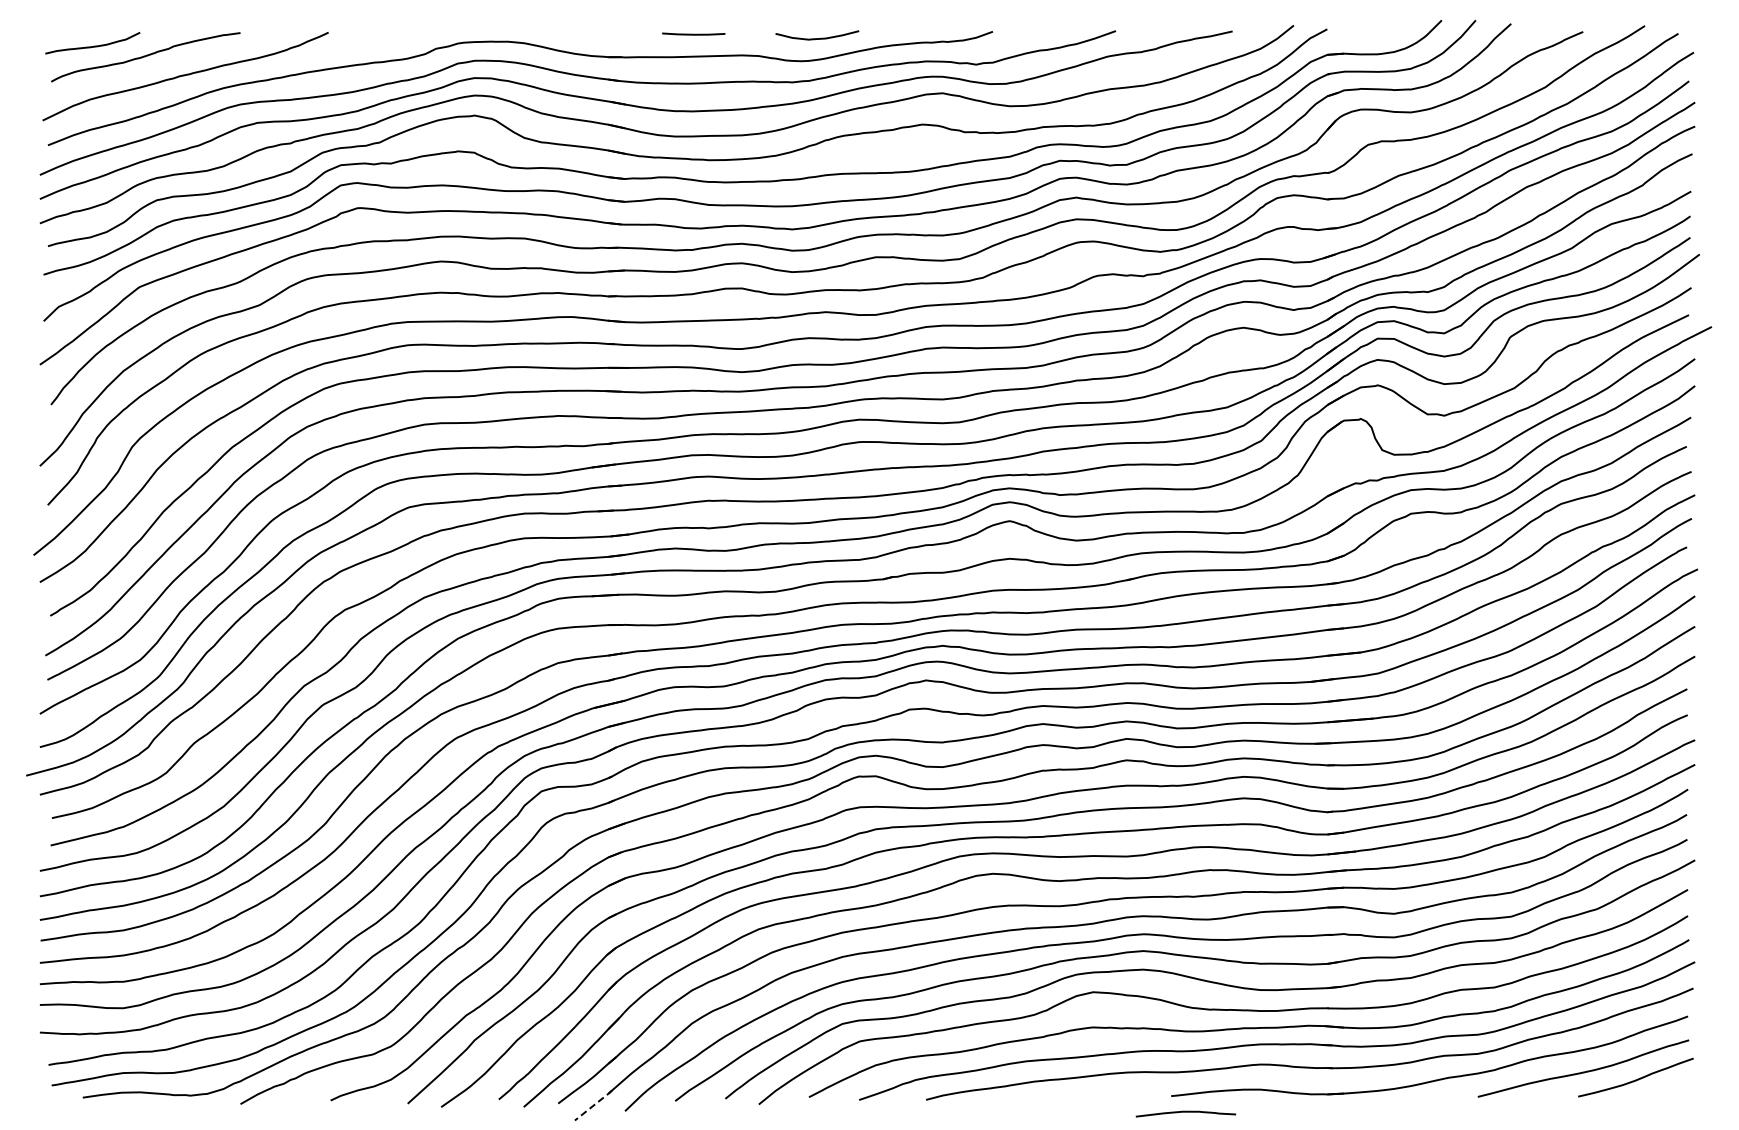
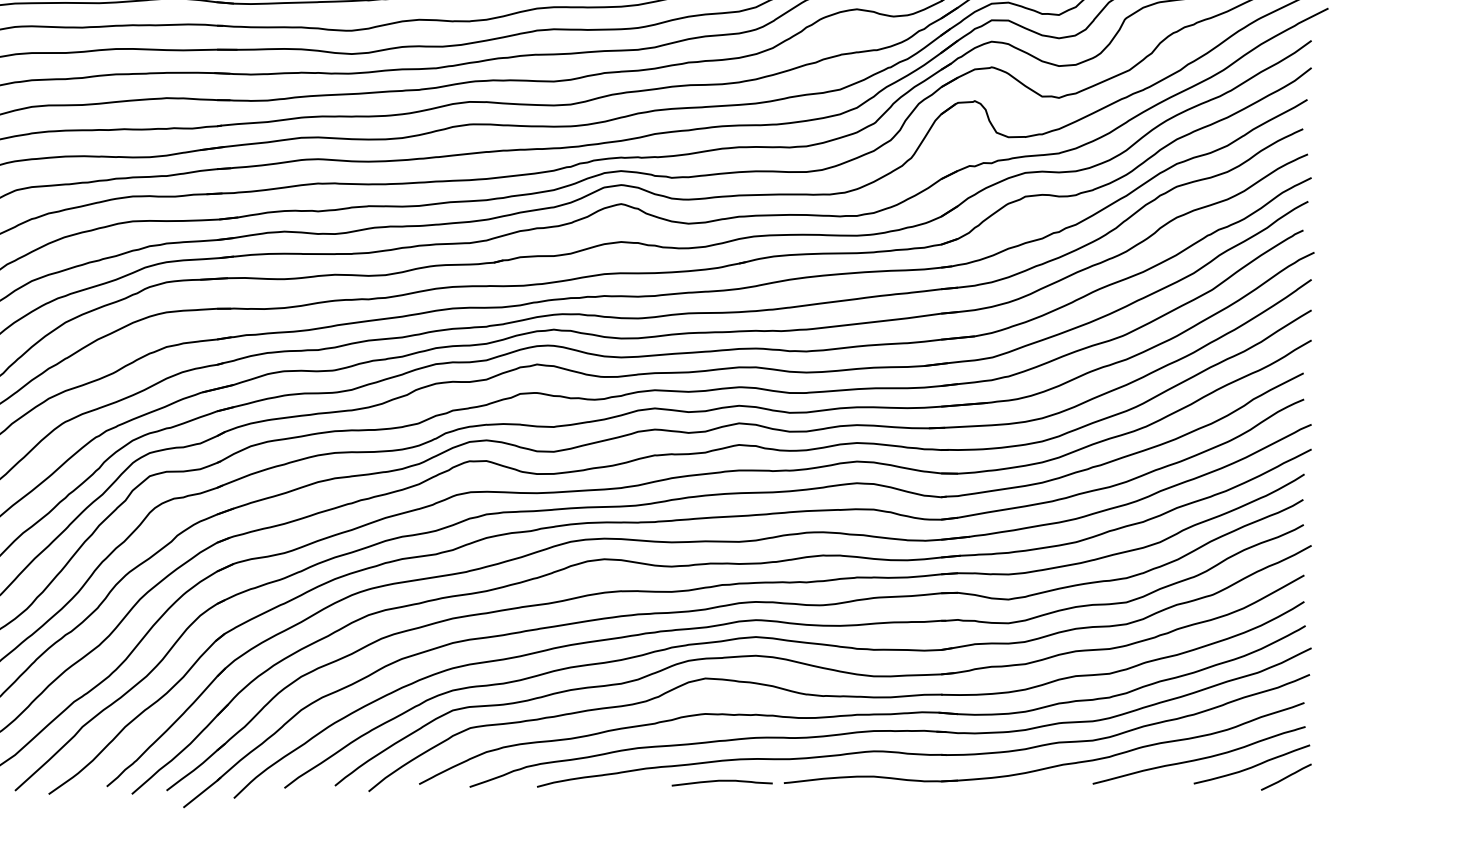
line: (1669, 1089) -> (1285, 776), added
line: (594, 1105) -> (203, 792), dashed -> solid
curve: (1185, 1112) -> (721, 781), moved

